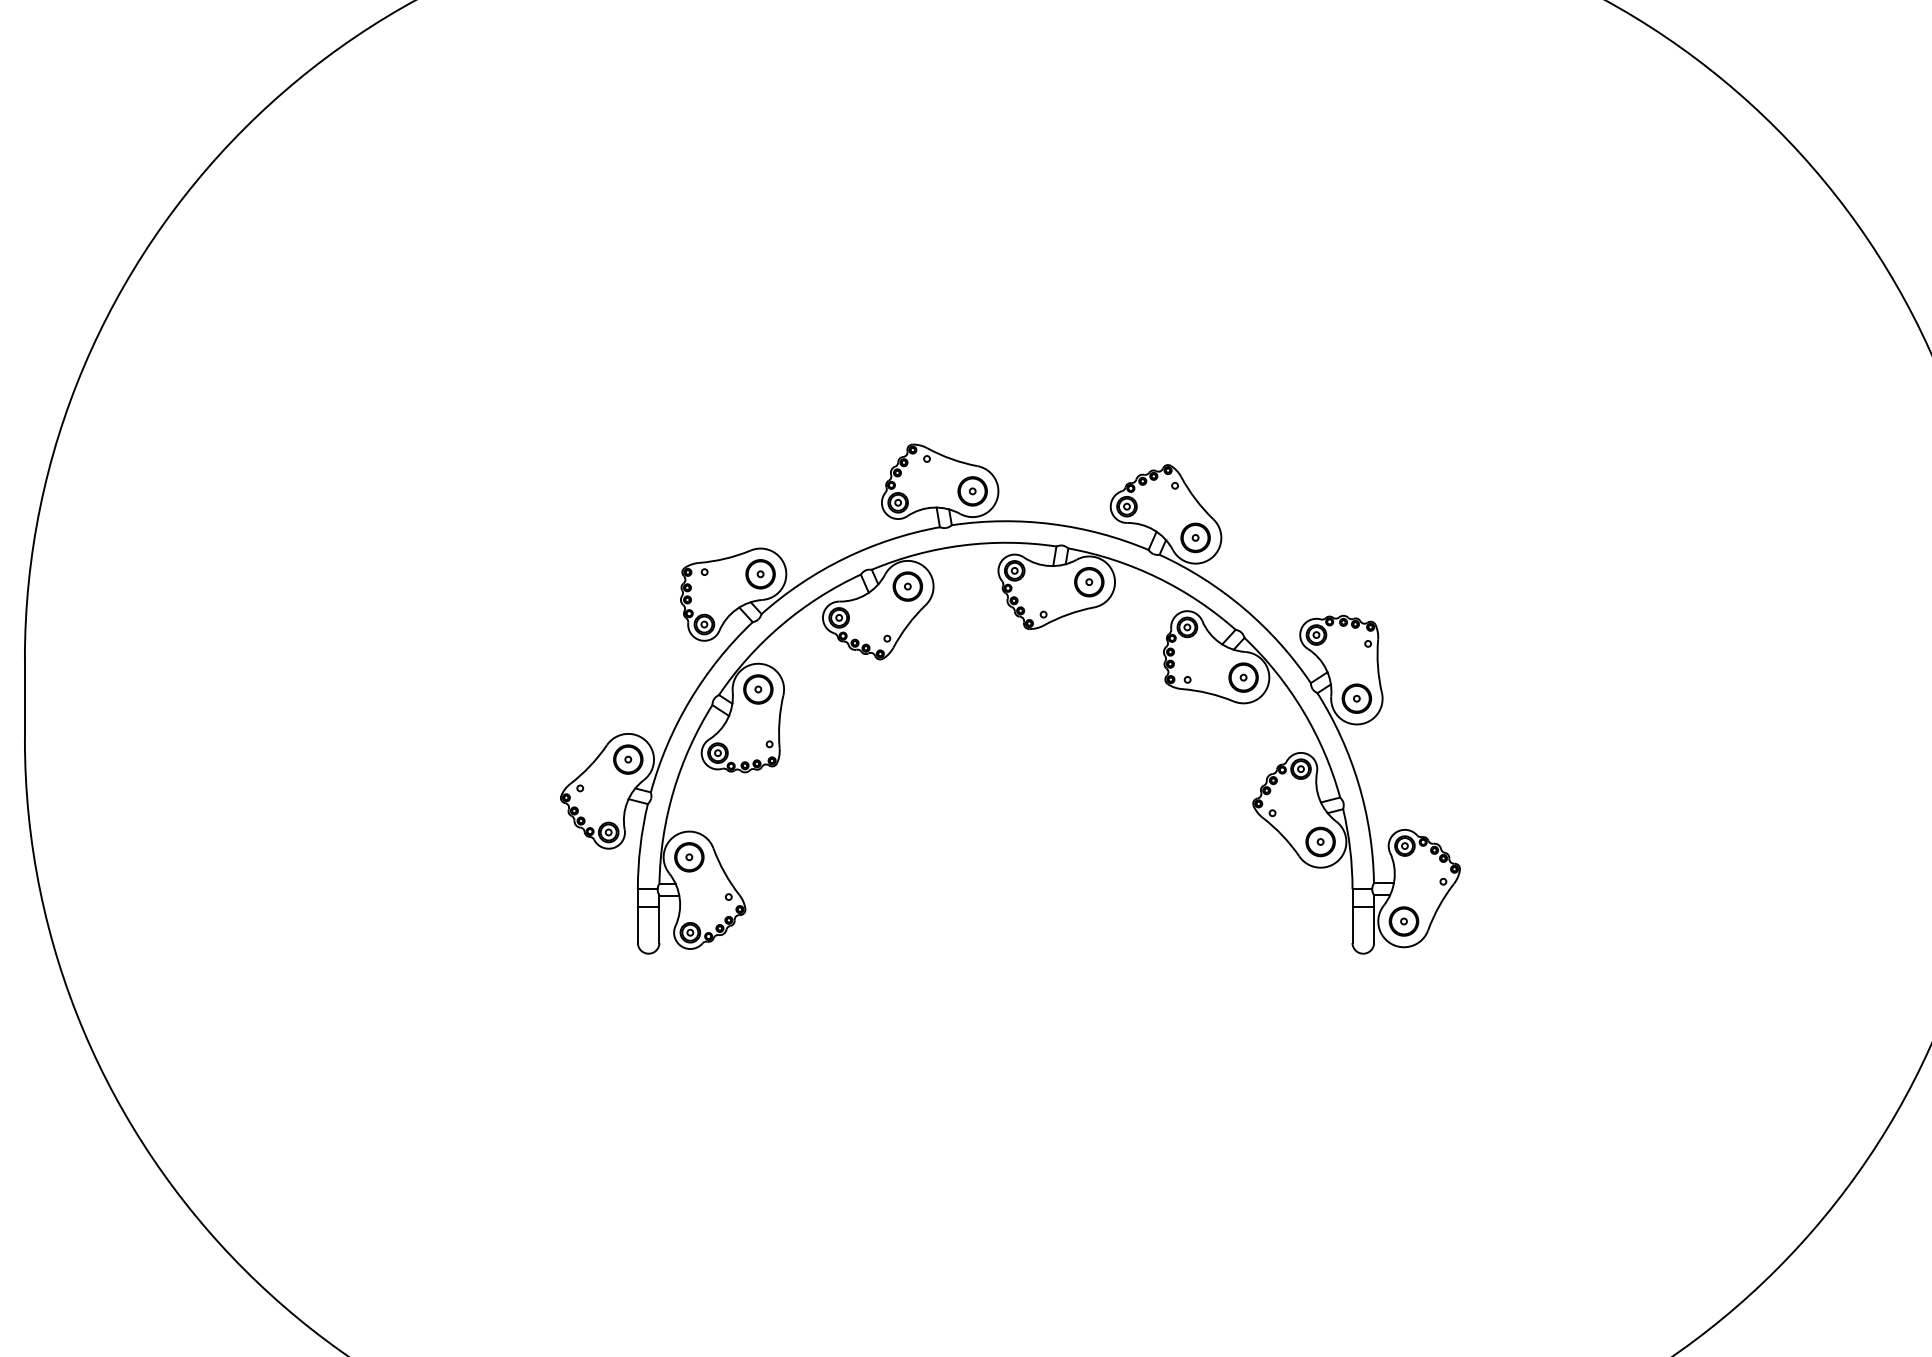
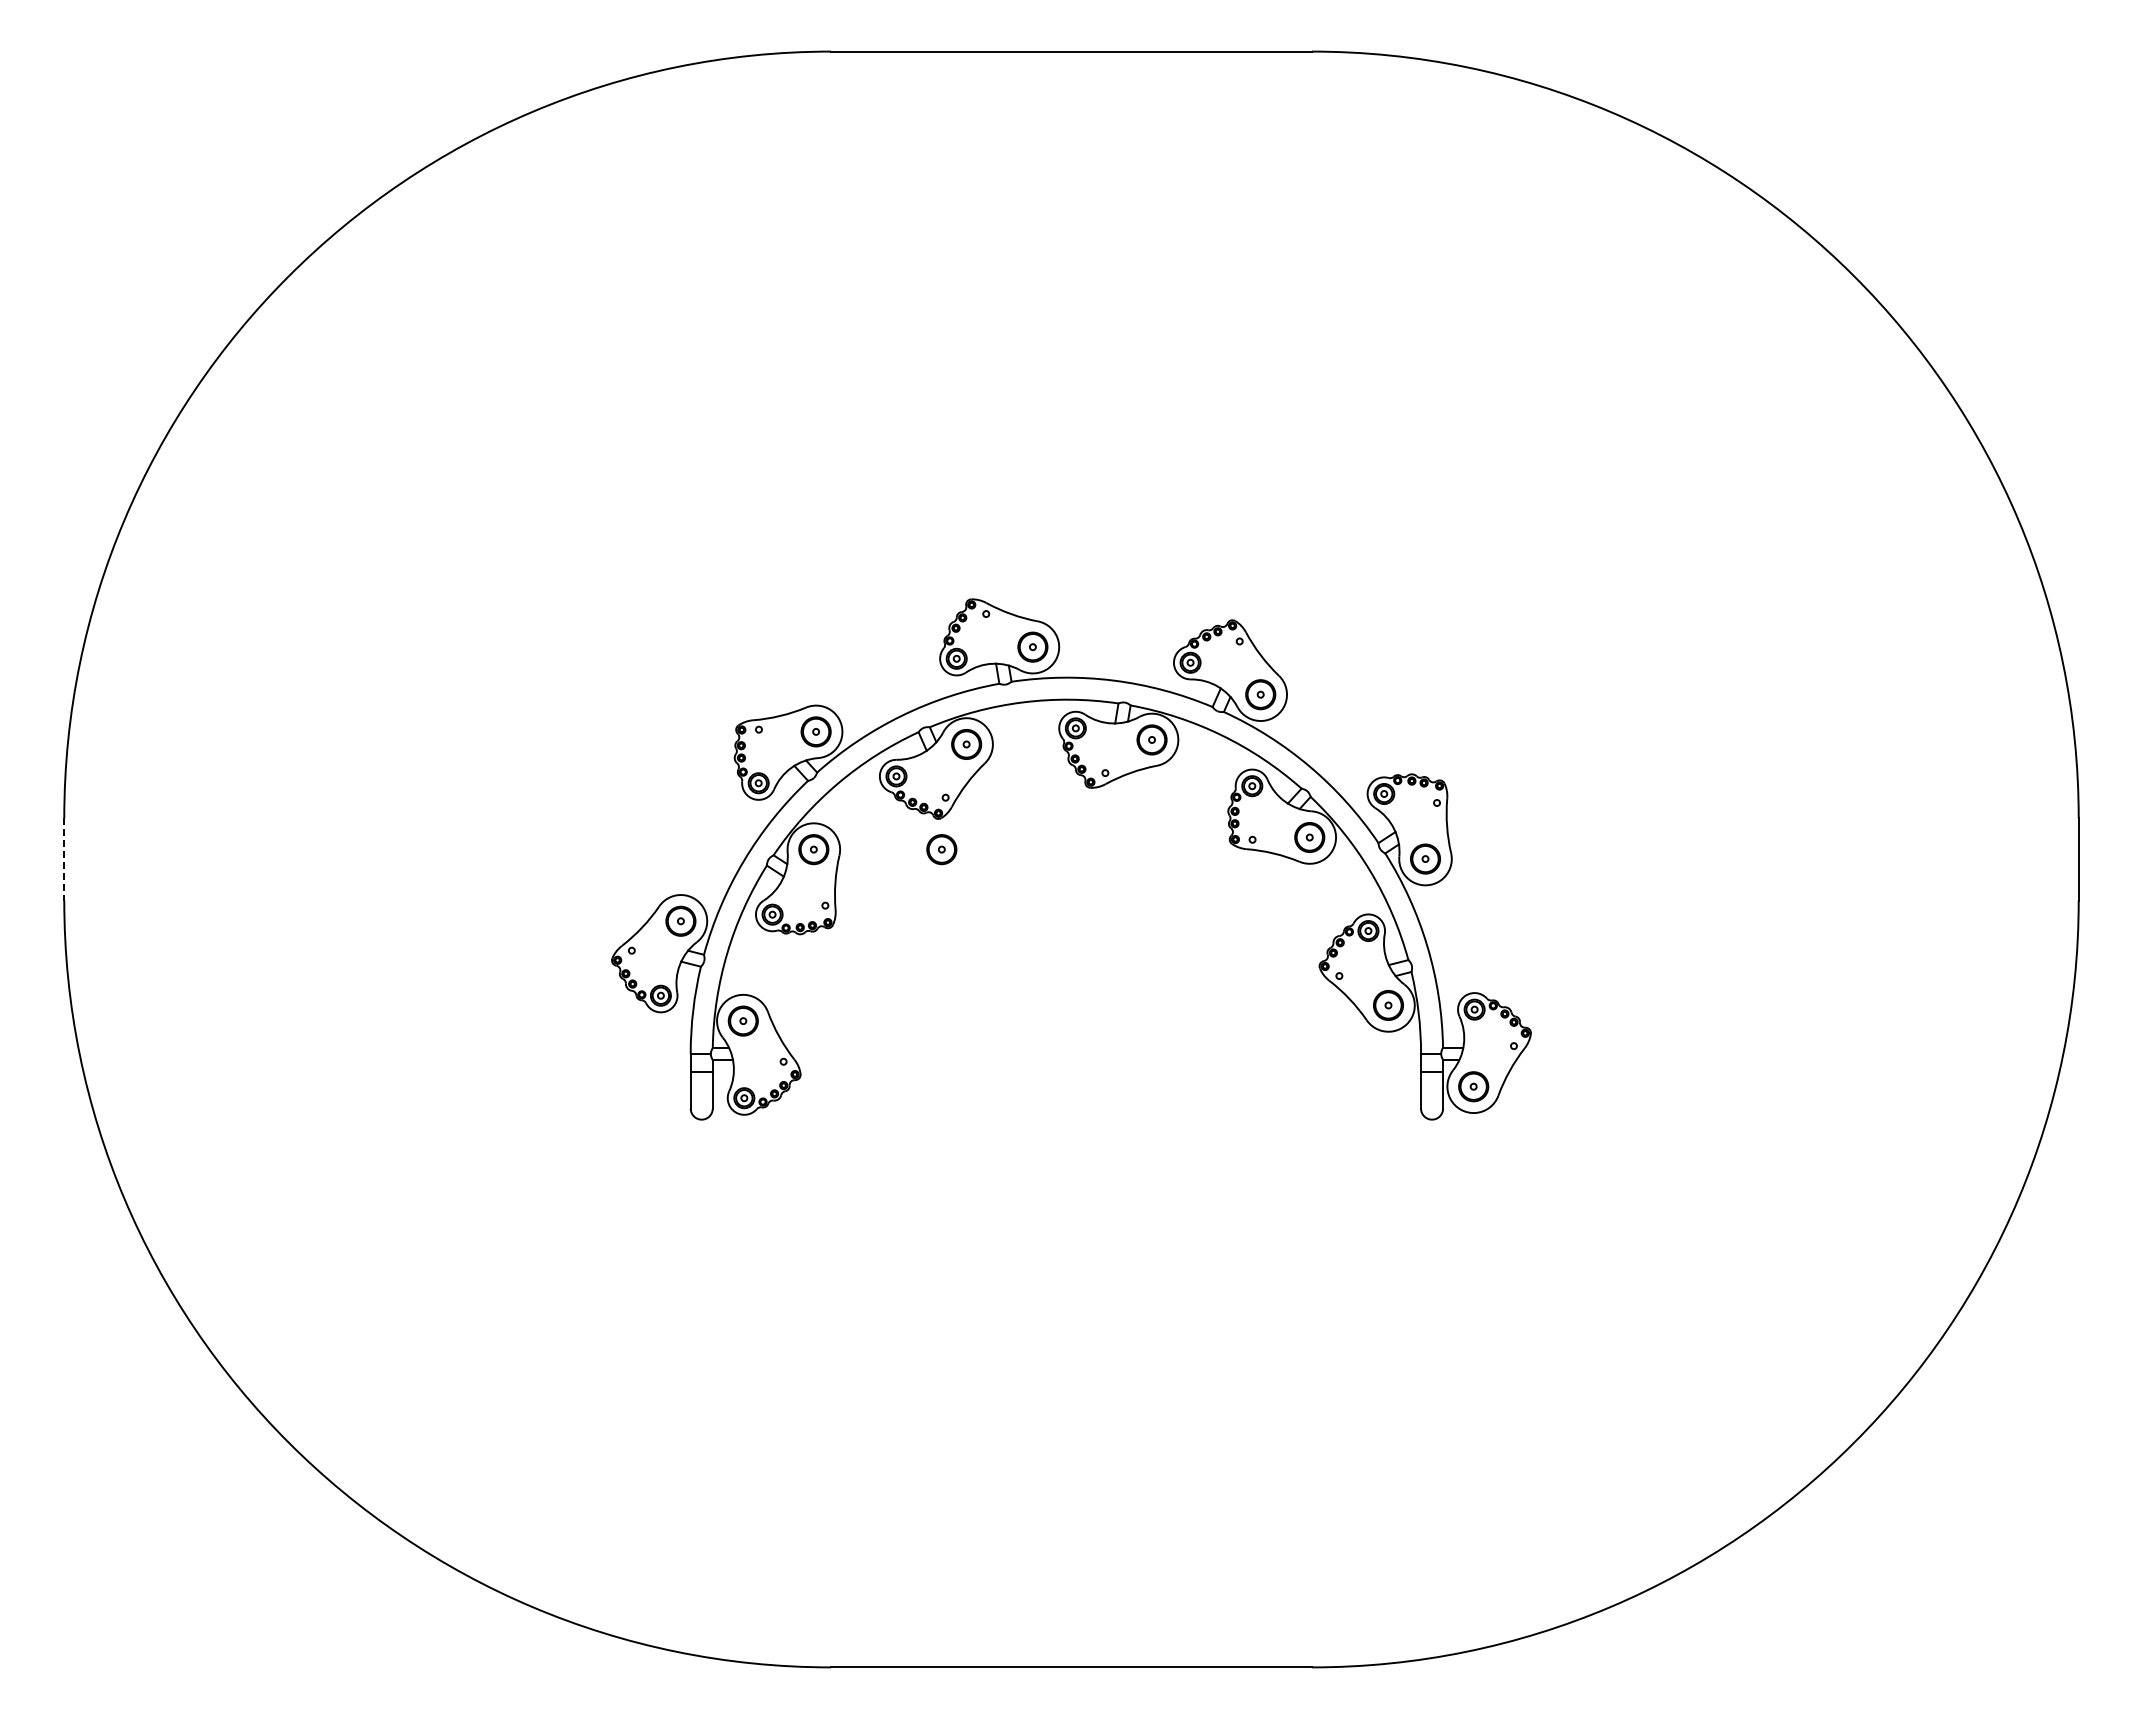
part: (883, 689) -> (941, 849), added
line: (25, 699) -> (64, 859), solid -> dashed

